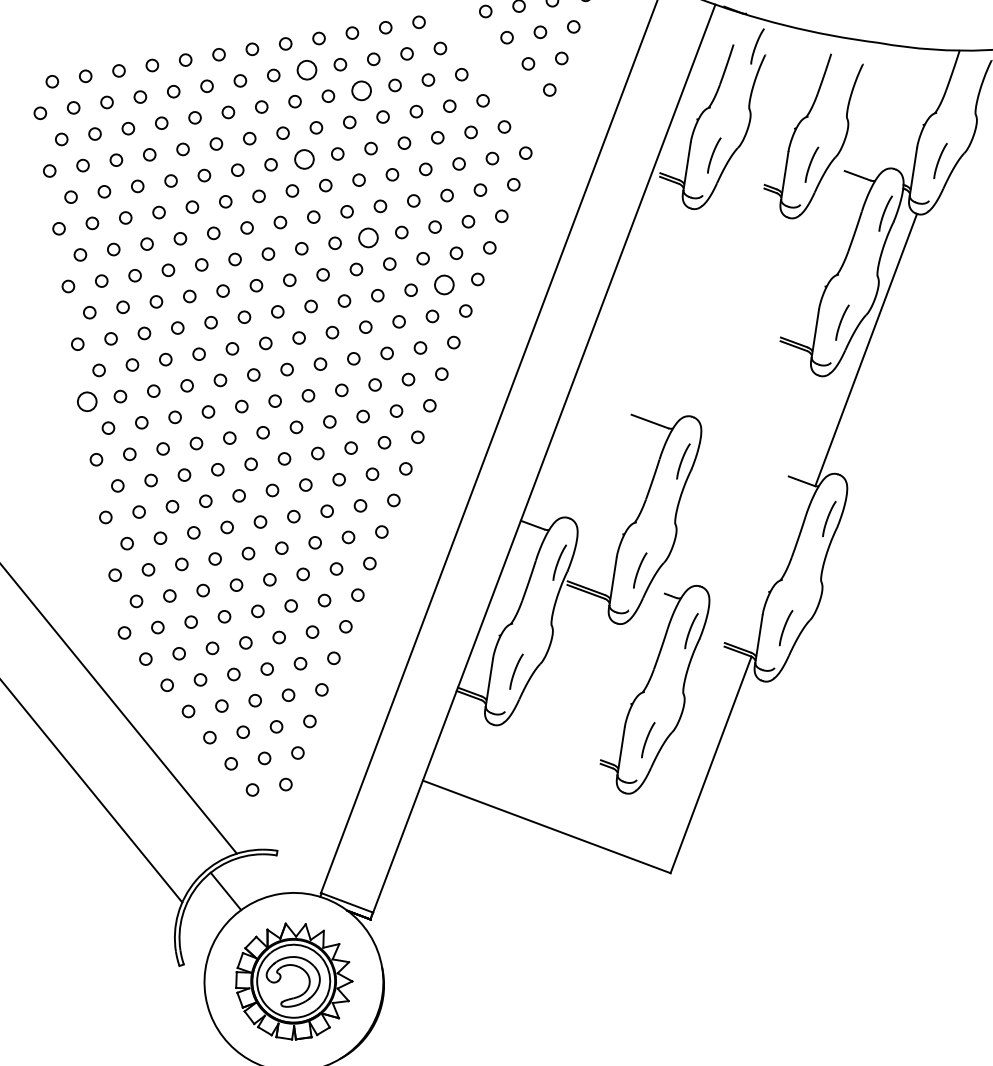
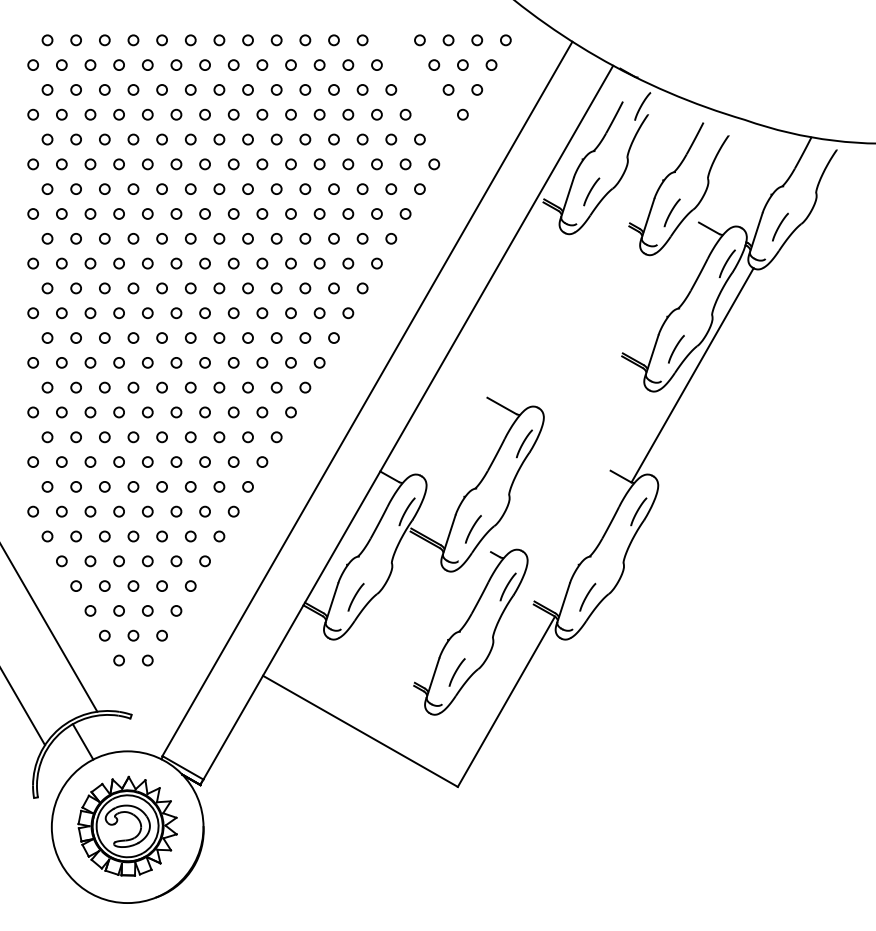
circle: (307, 69) -> (262, 64), size x0.62
circle: (361, 90) -> (305, 89), size x0.62
circle: (303, 159) -> (247, 139), size x0.62
circle: (367, 237) -> (290, 213), size x0.62
circle: (444, 284) -> (348, 263), size x0.62
circle: (86, 402) -> (32, 313), size x0.62

